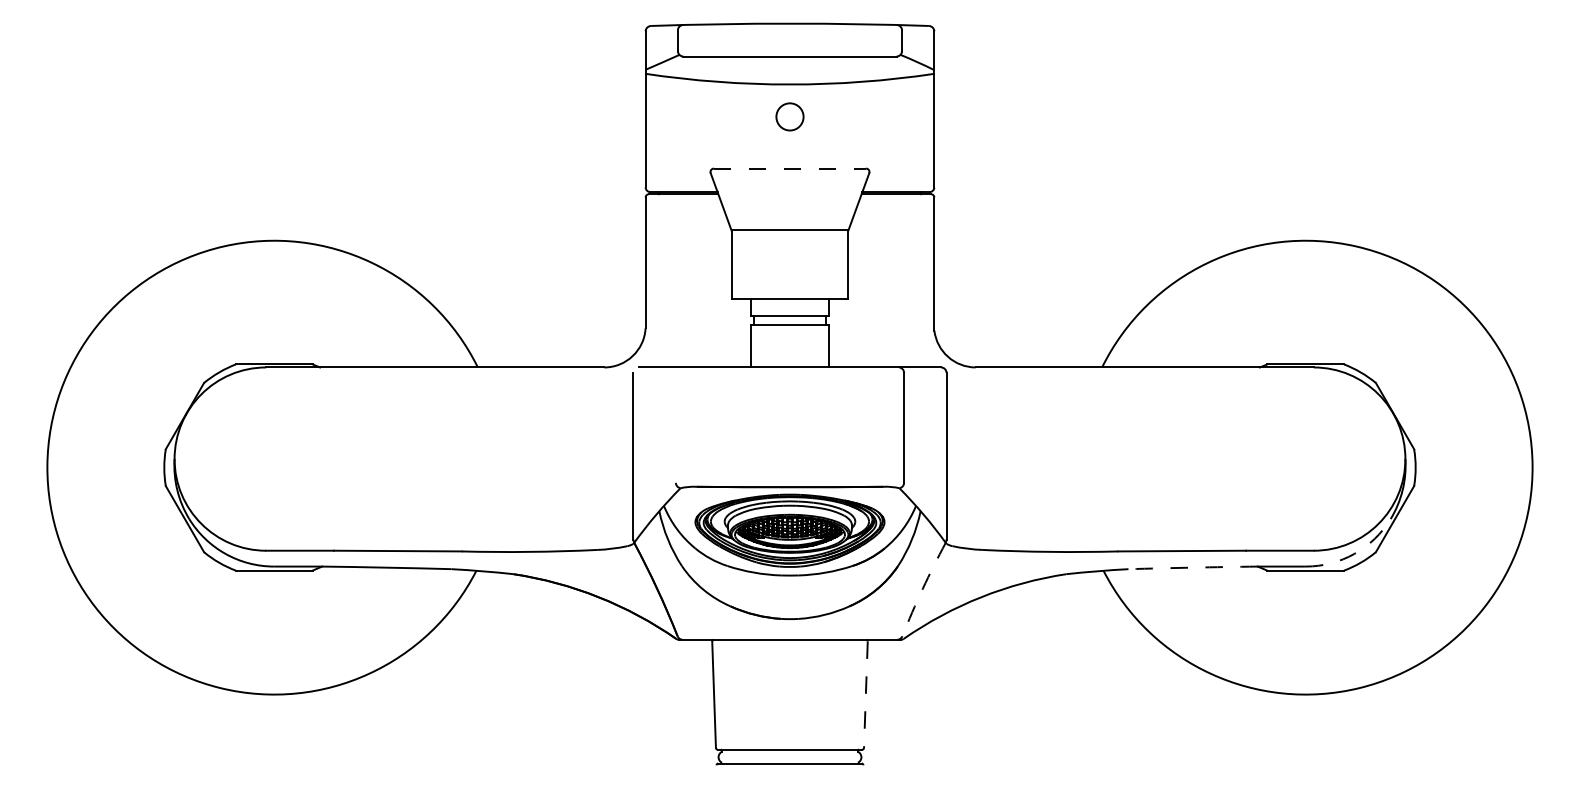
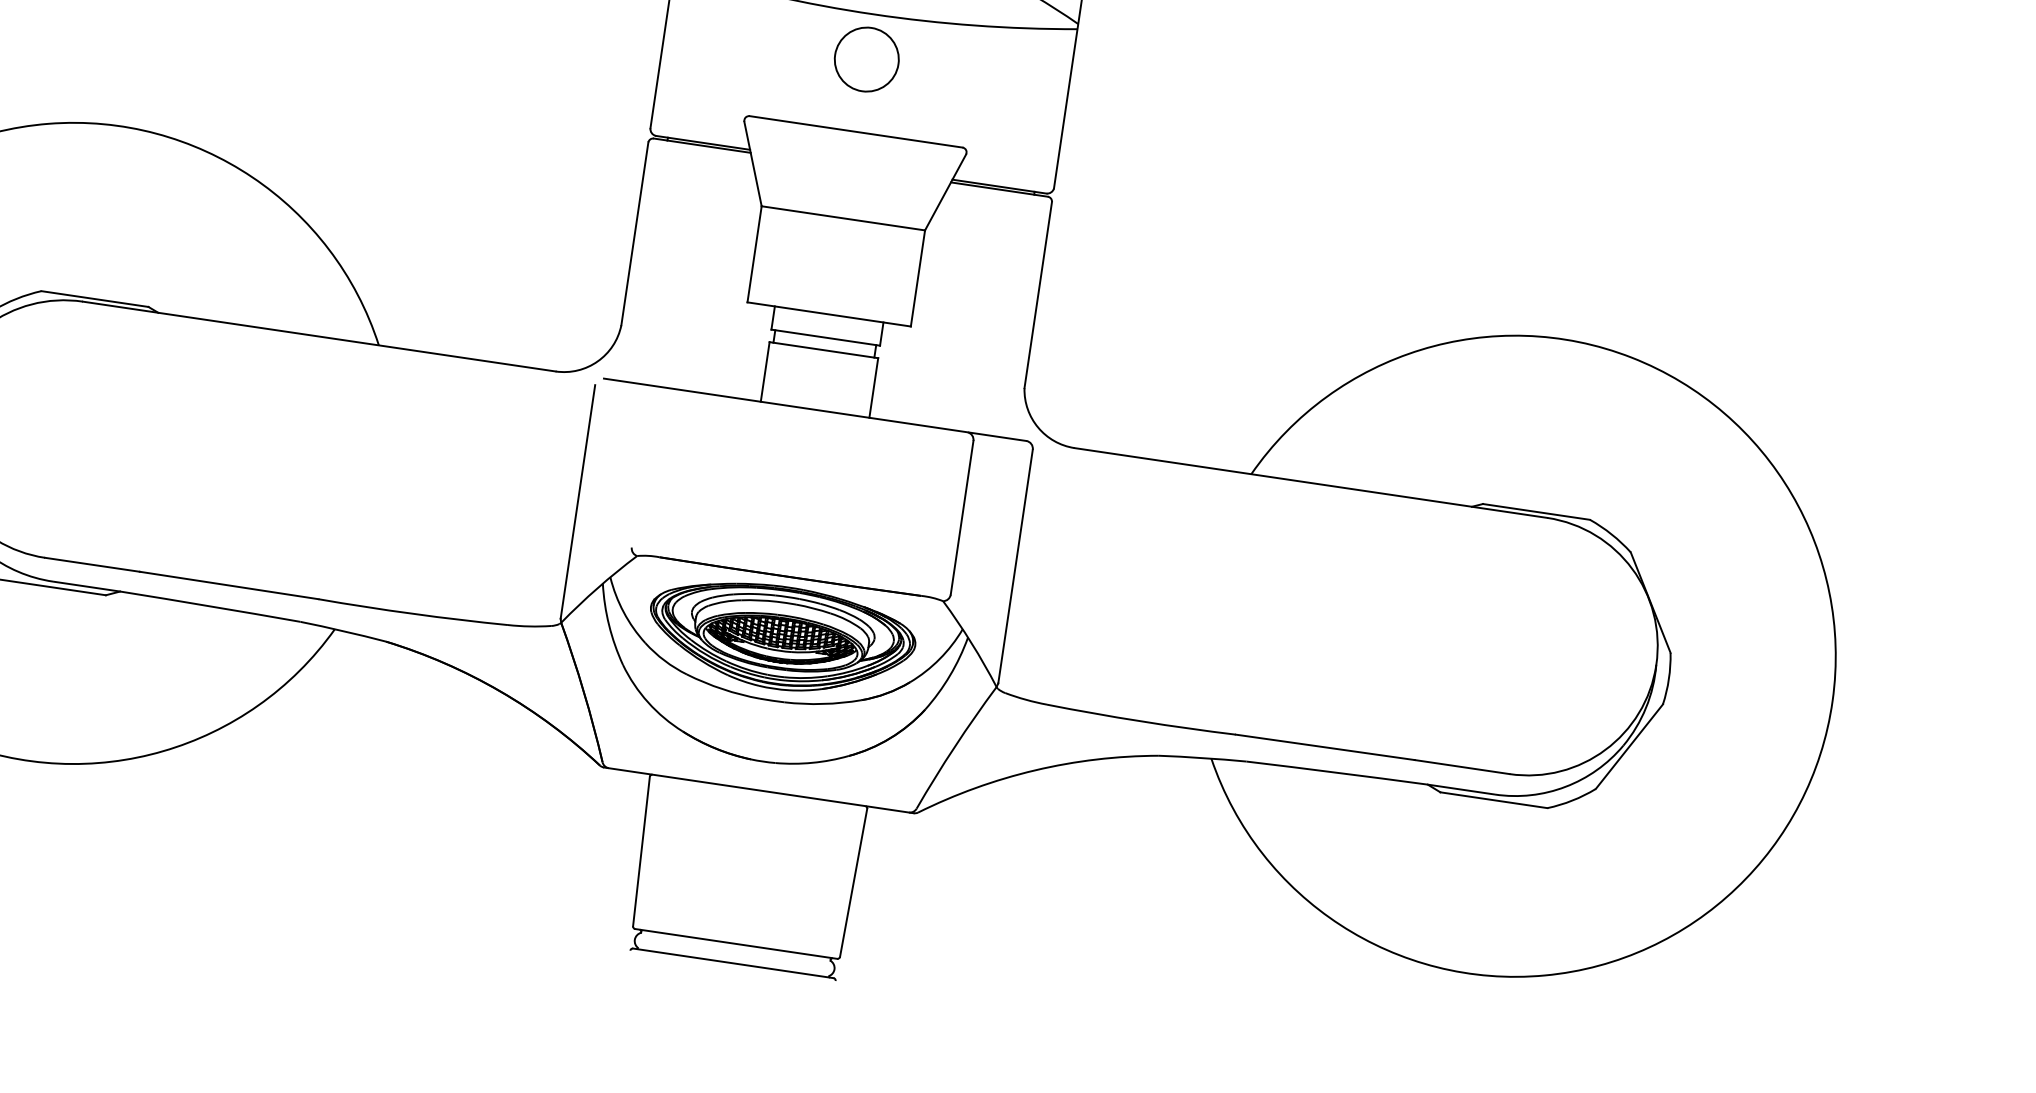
circle: (789, 116) -> (866, 58), size x1.67
line: (790, 168) -> (856, 131), dashed -> solid
arc: (1354, 553) -> (1565, 786), dashed -> solid
arc: (1193, 567) -> (1337, 772), dashed -> solid
arc: (922, 588) -> (954, 746), dashed -> solid
line: (865, 695) -> (852, 883), dashed -> solid

